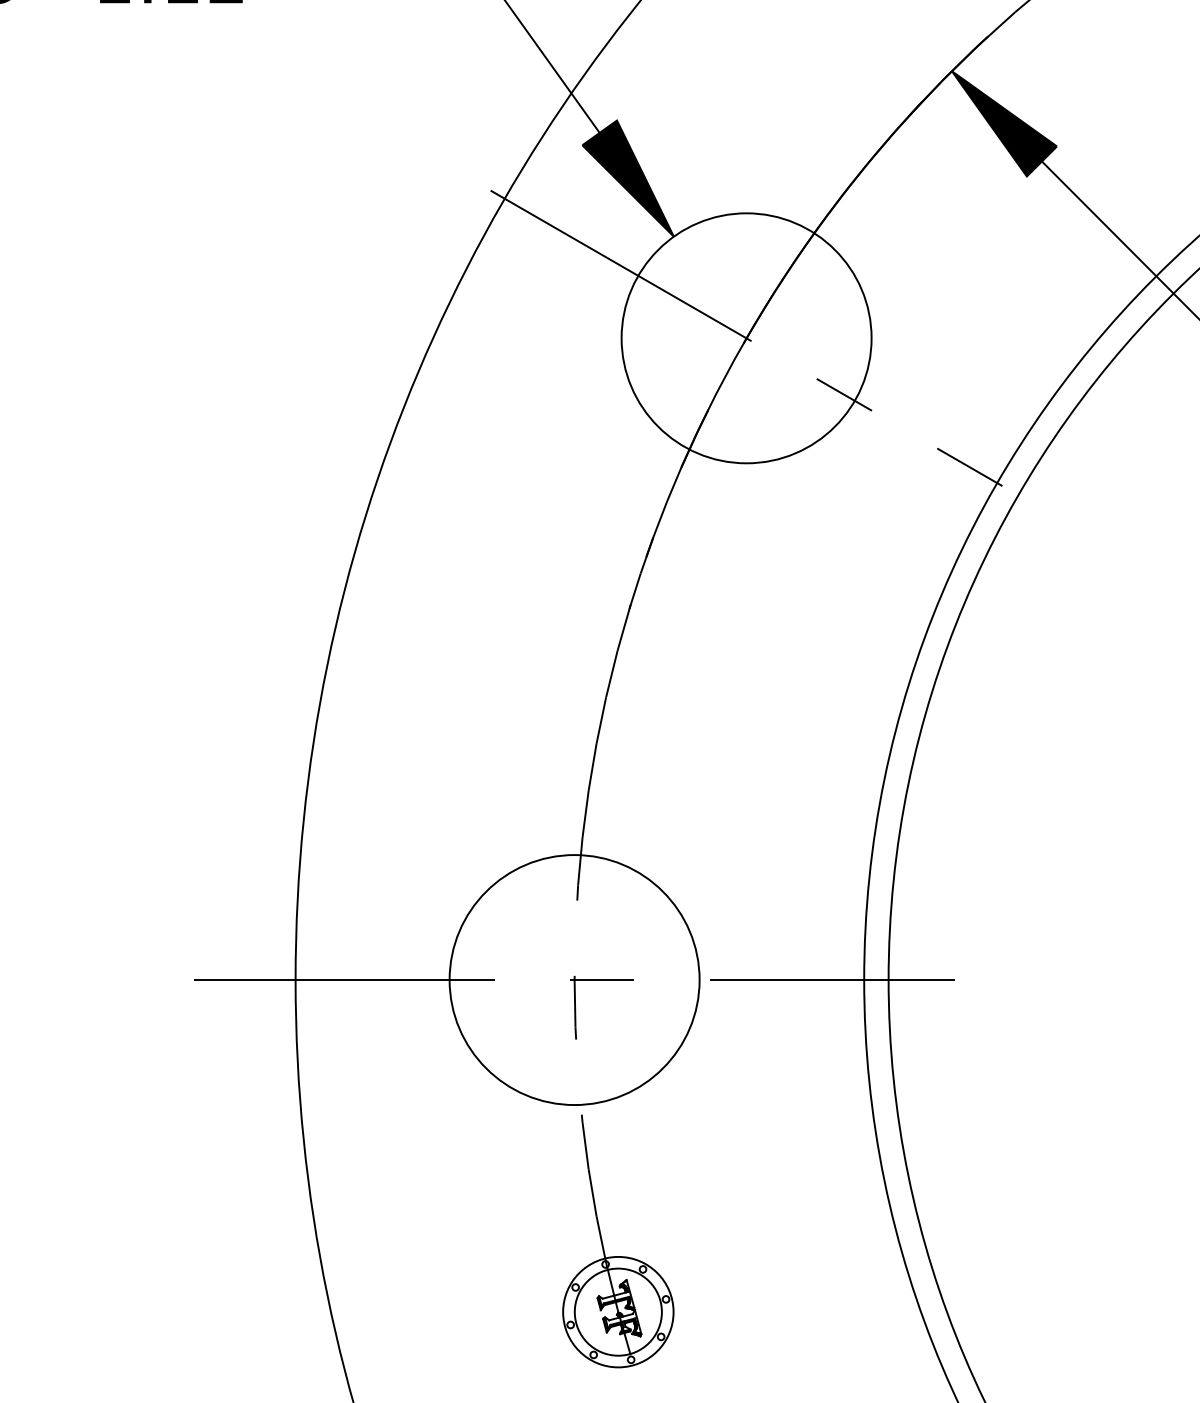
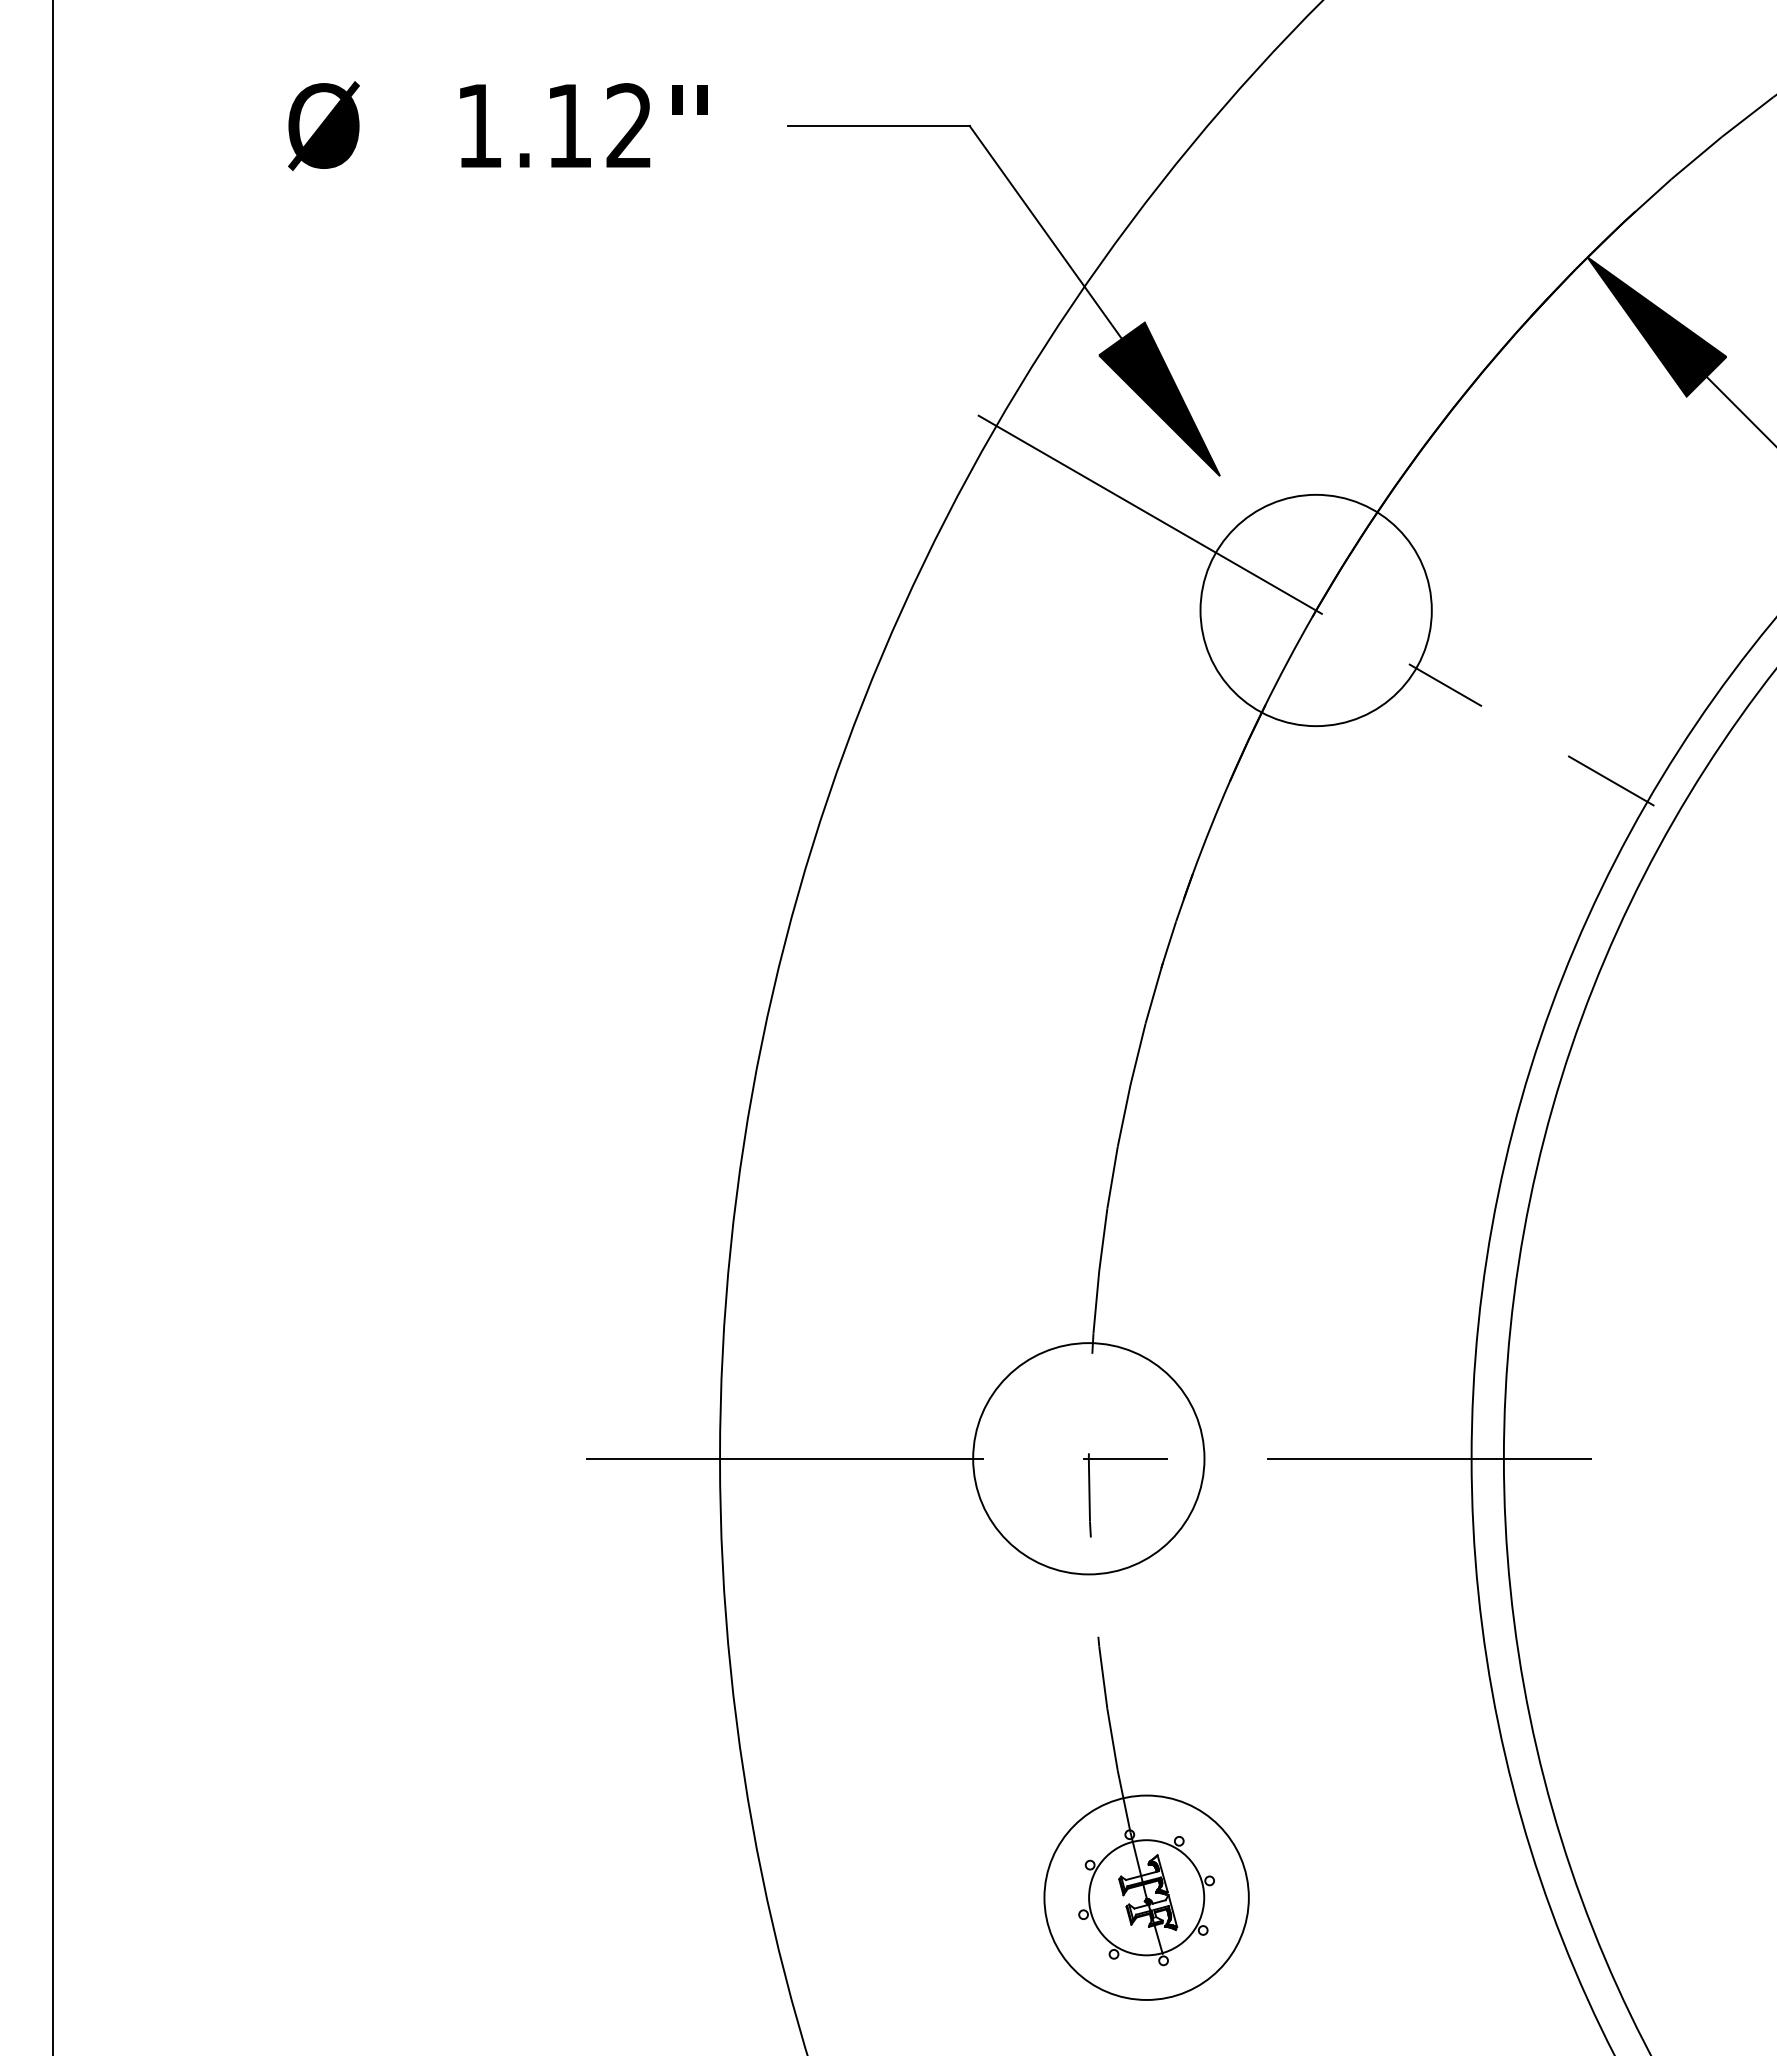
circle: (746, 338) -> (1315, 610), size x0.7
circle: (574, 979) -> (1088, 1458), size x0.7
circle: (618, 1311) -> (1146, 1897), size x1.4

